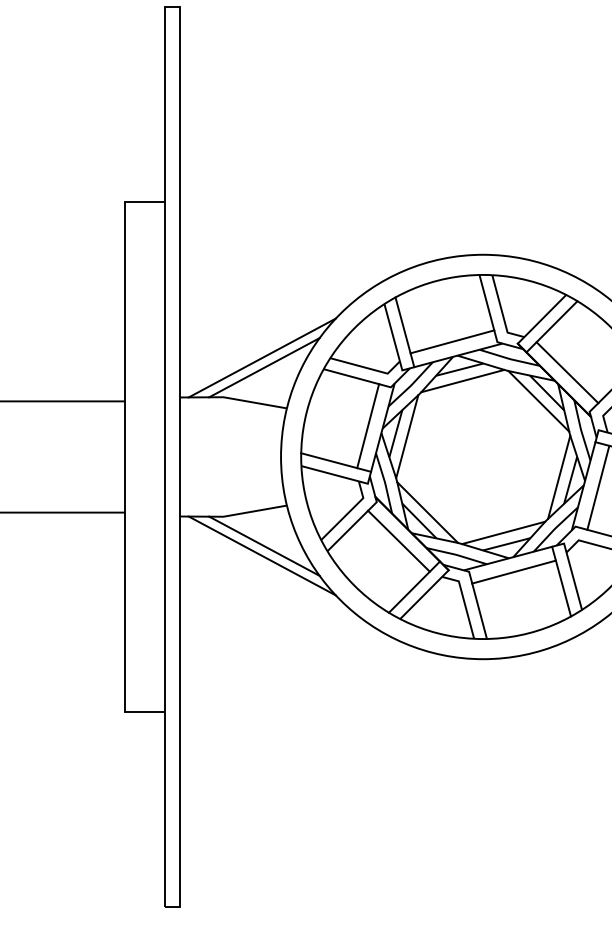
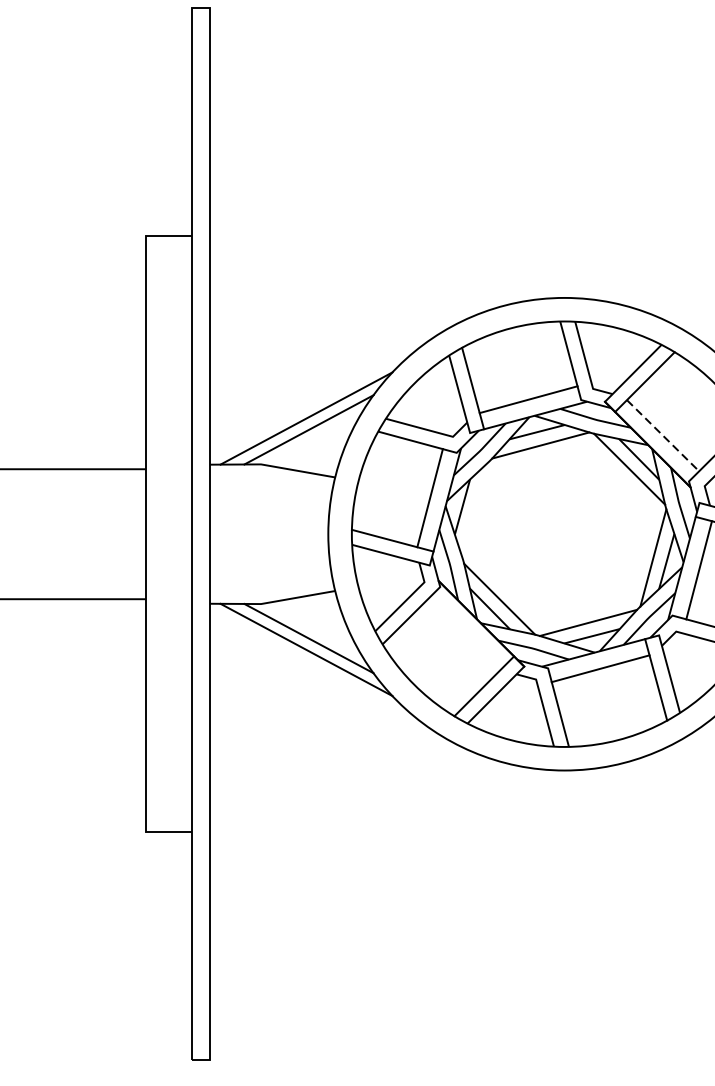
line: (567, 373) -> (663, 436), solid -> dashed
line: (407, 436) -> (476, 510), removed
line: (398, 540) -> (465, 631), removed

